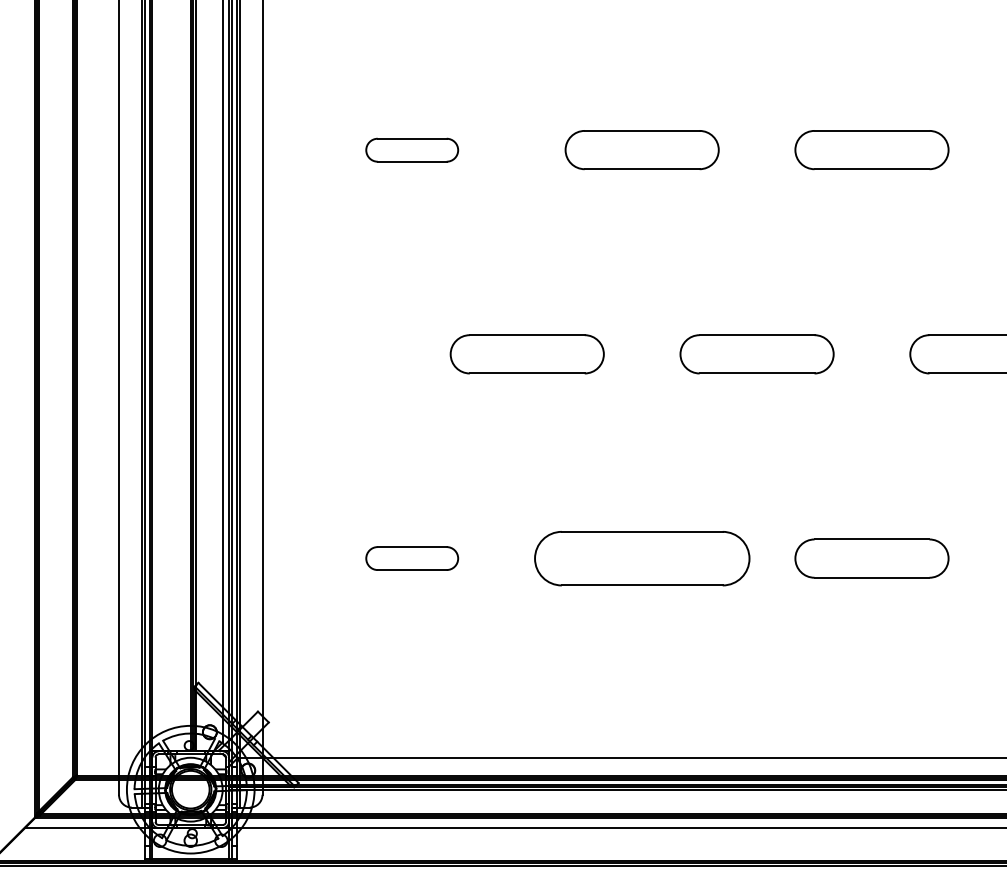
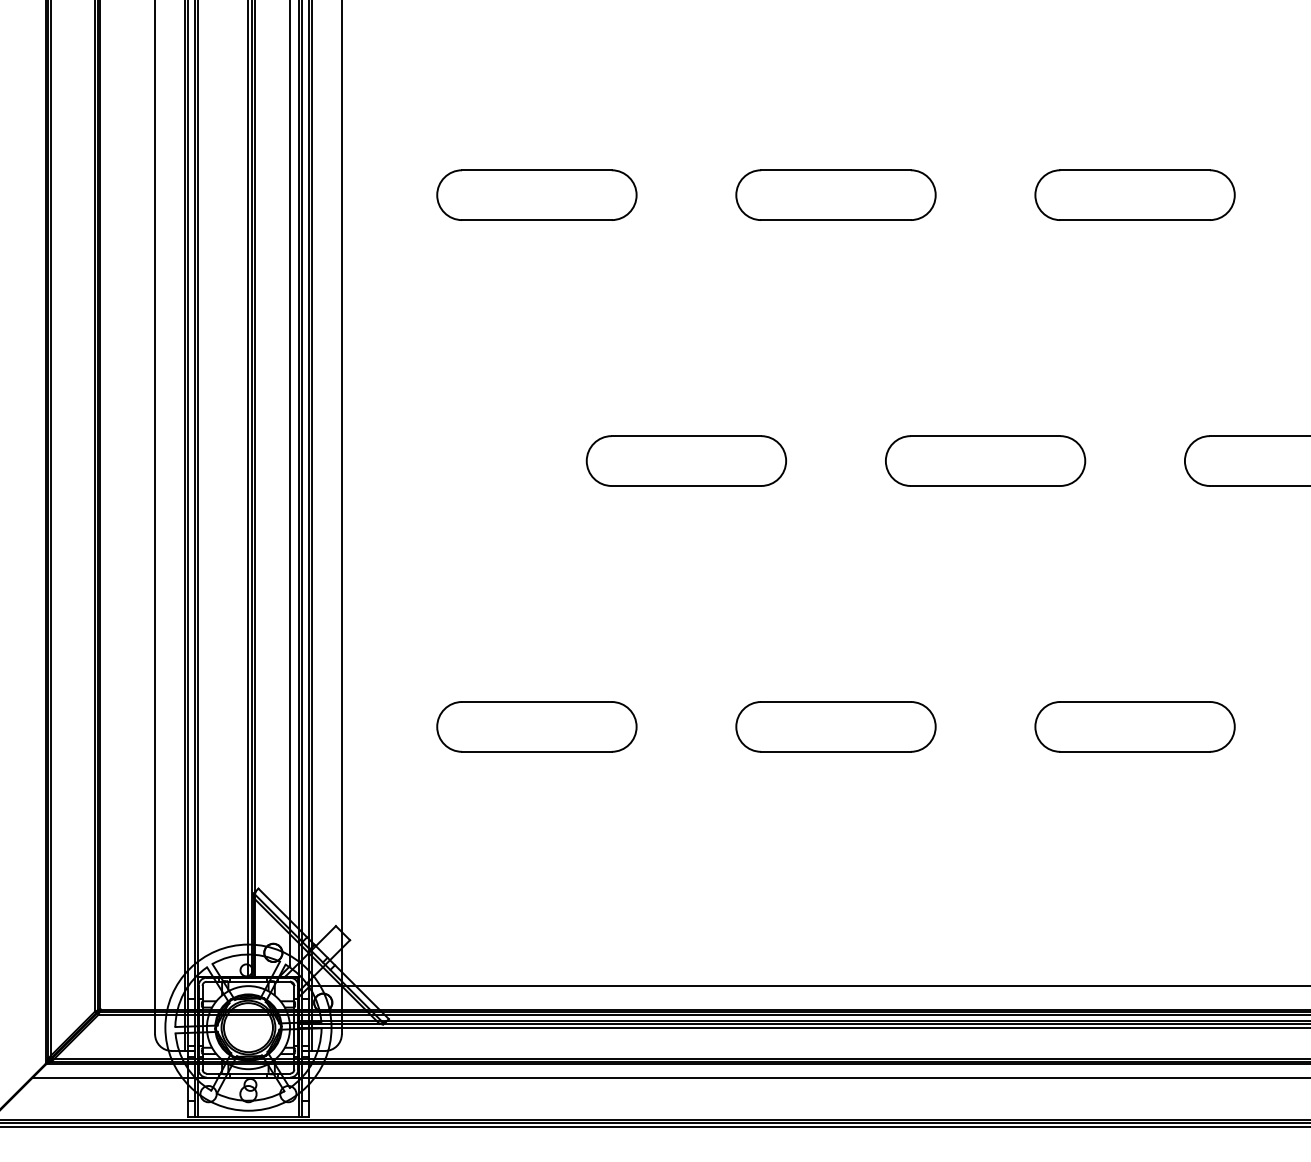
part: (411, 150) -> (535, 195), size x1.67
part: (411, 558) -> (535, 726), size x1.67
part: (641, 558) -> (835, 726), size x0.71

